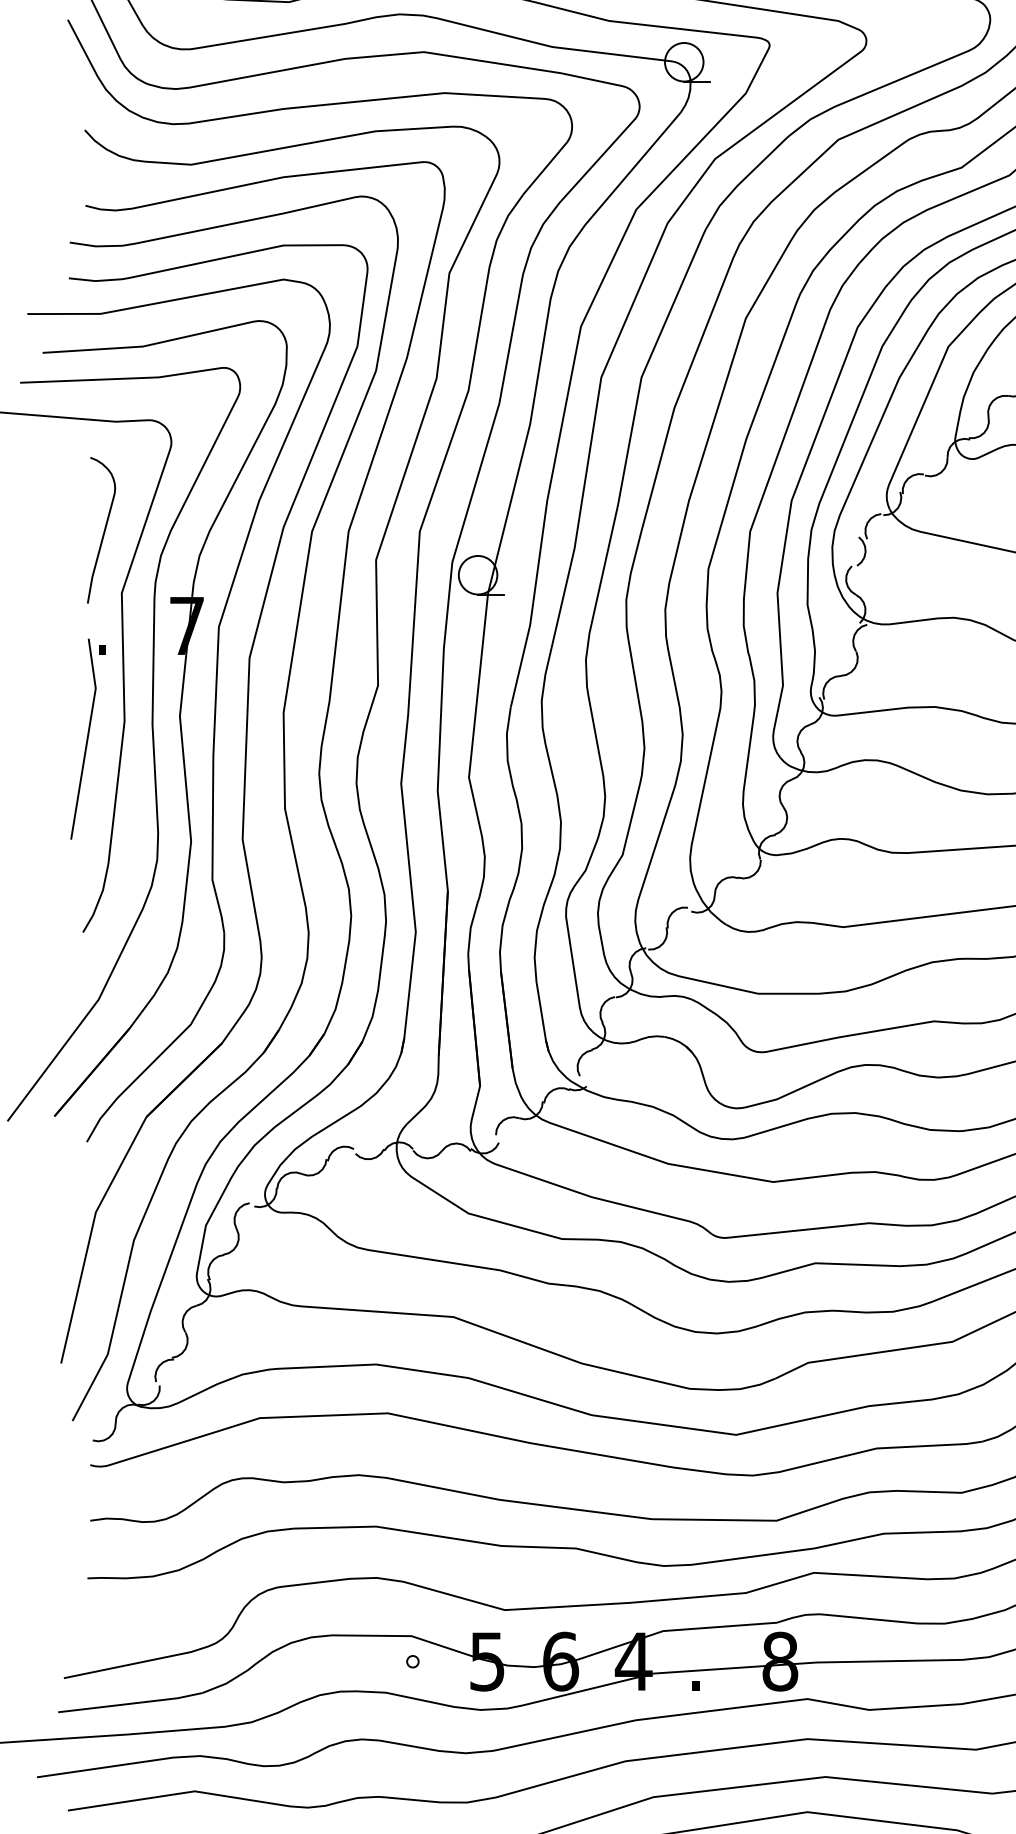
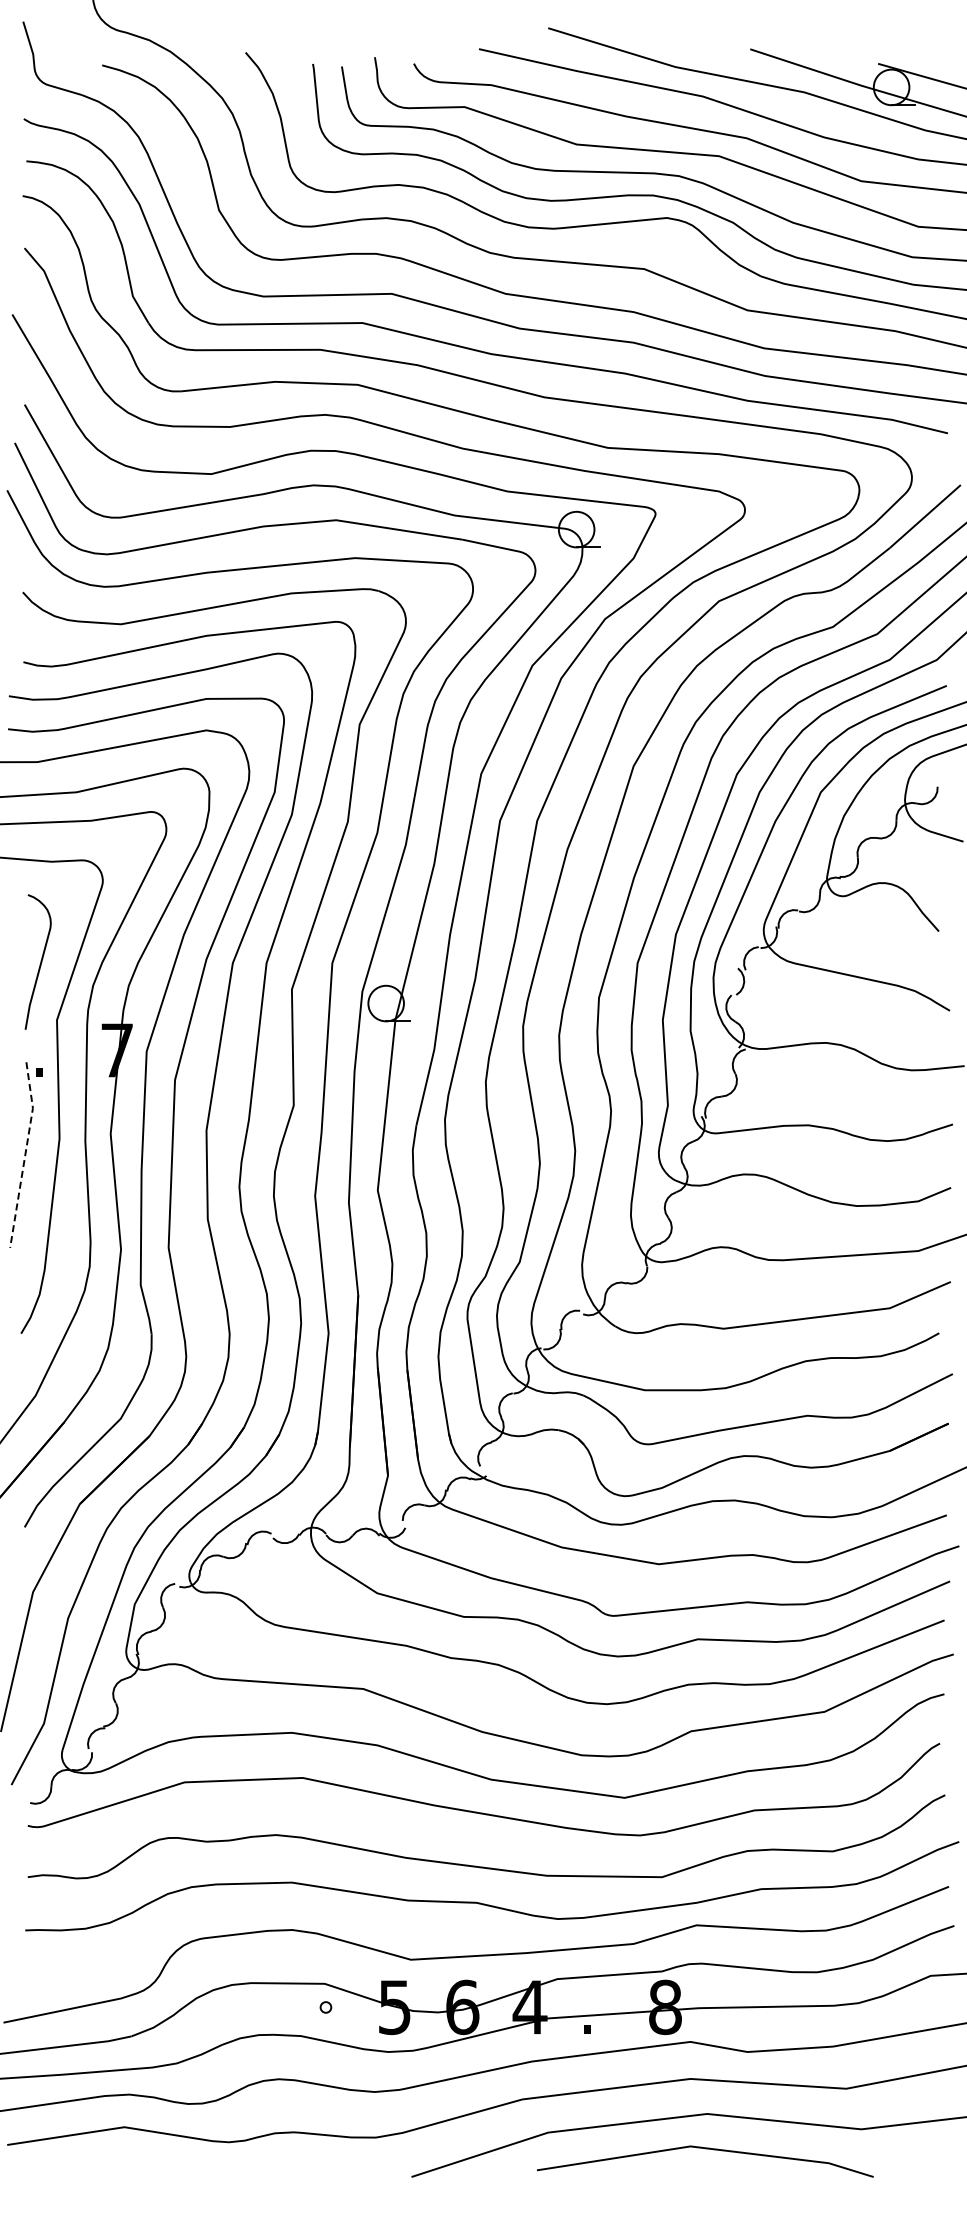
line: (87, 738) -> (25, 1154), solid -> dashed

